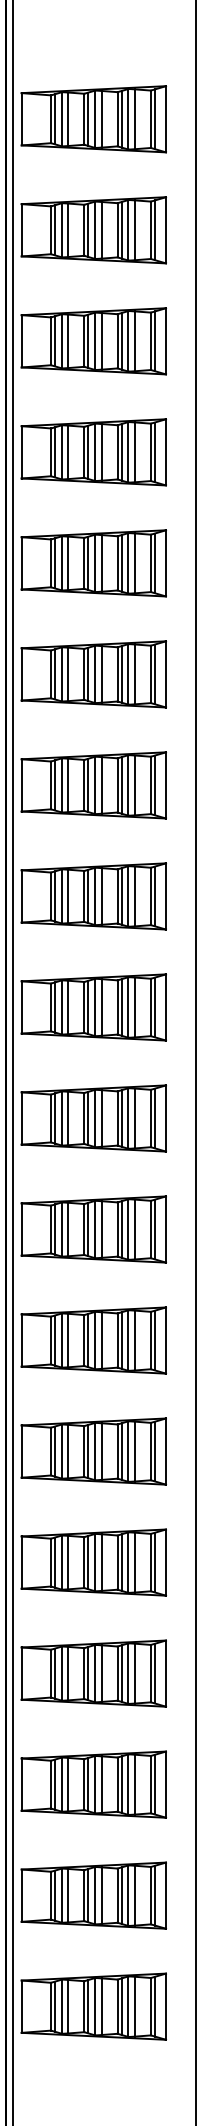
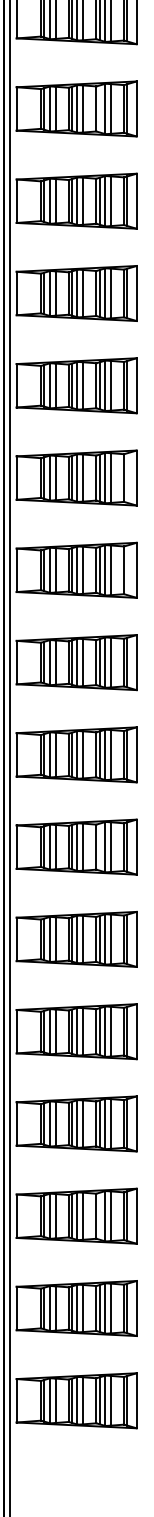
line: (121, 452) -> (99, 109), removed
line: (154, 896) -> (127, 478), removed
line: (154, 1007) -> (127, 570), removed
line: (121, 1340) -> (99, 847), removed
line: (121, 1784) -> (99, 1216), removed

